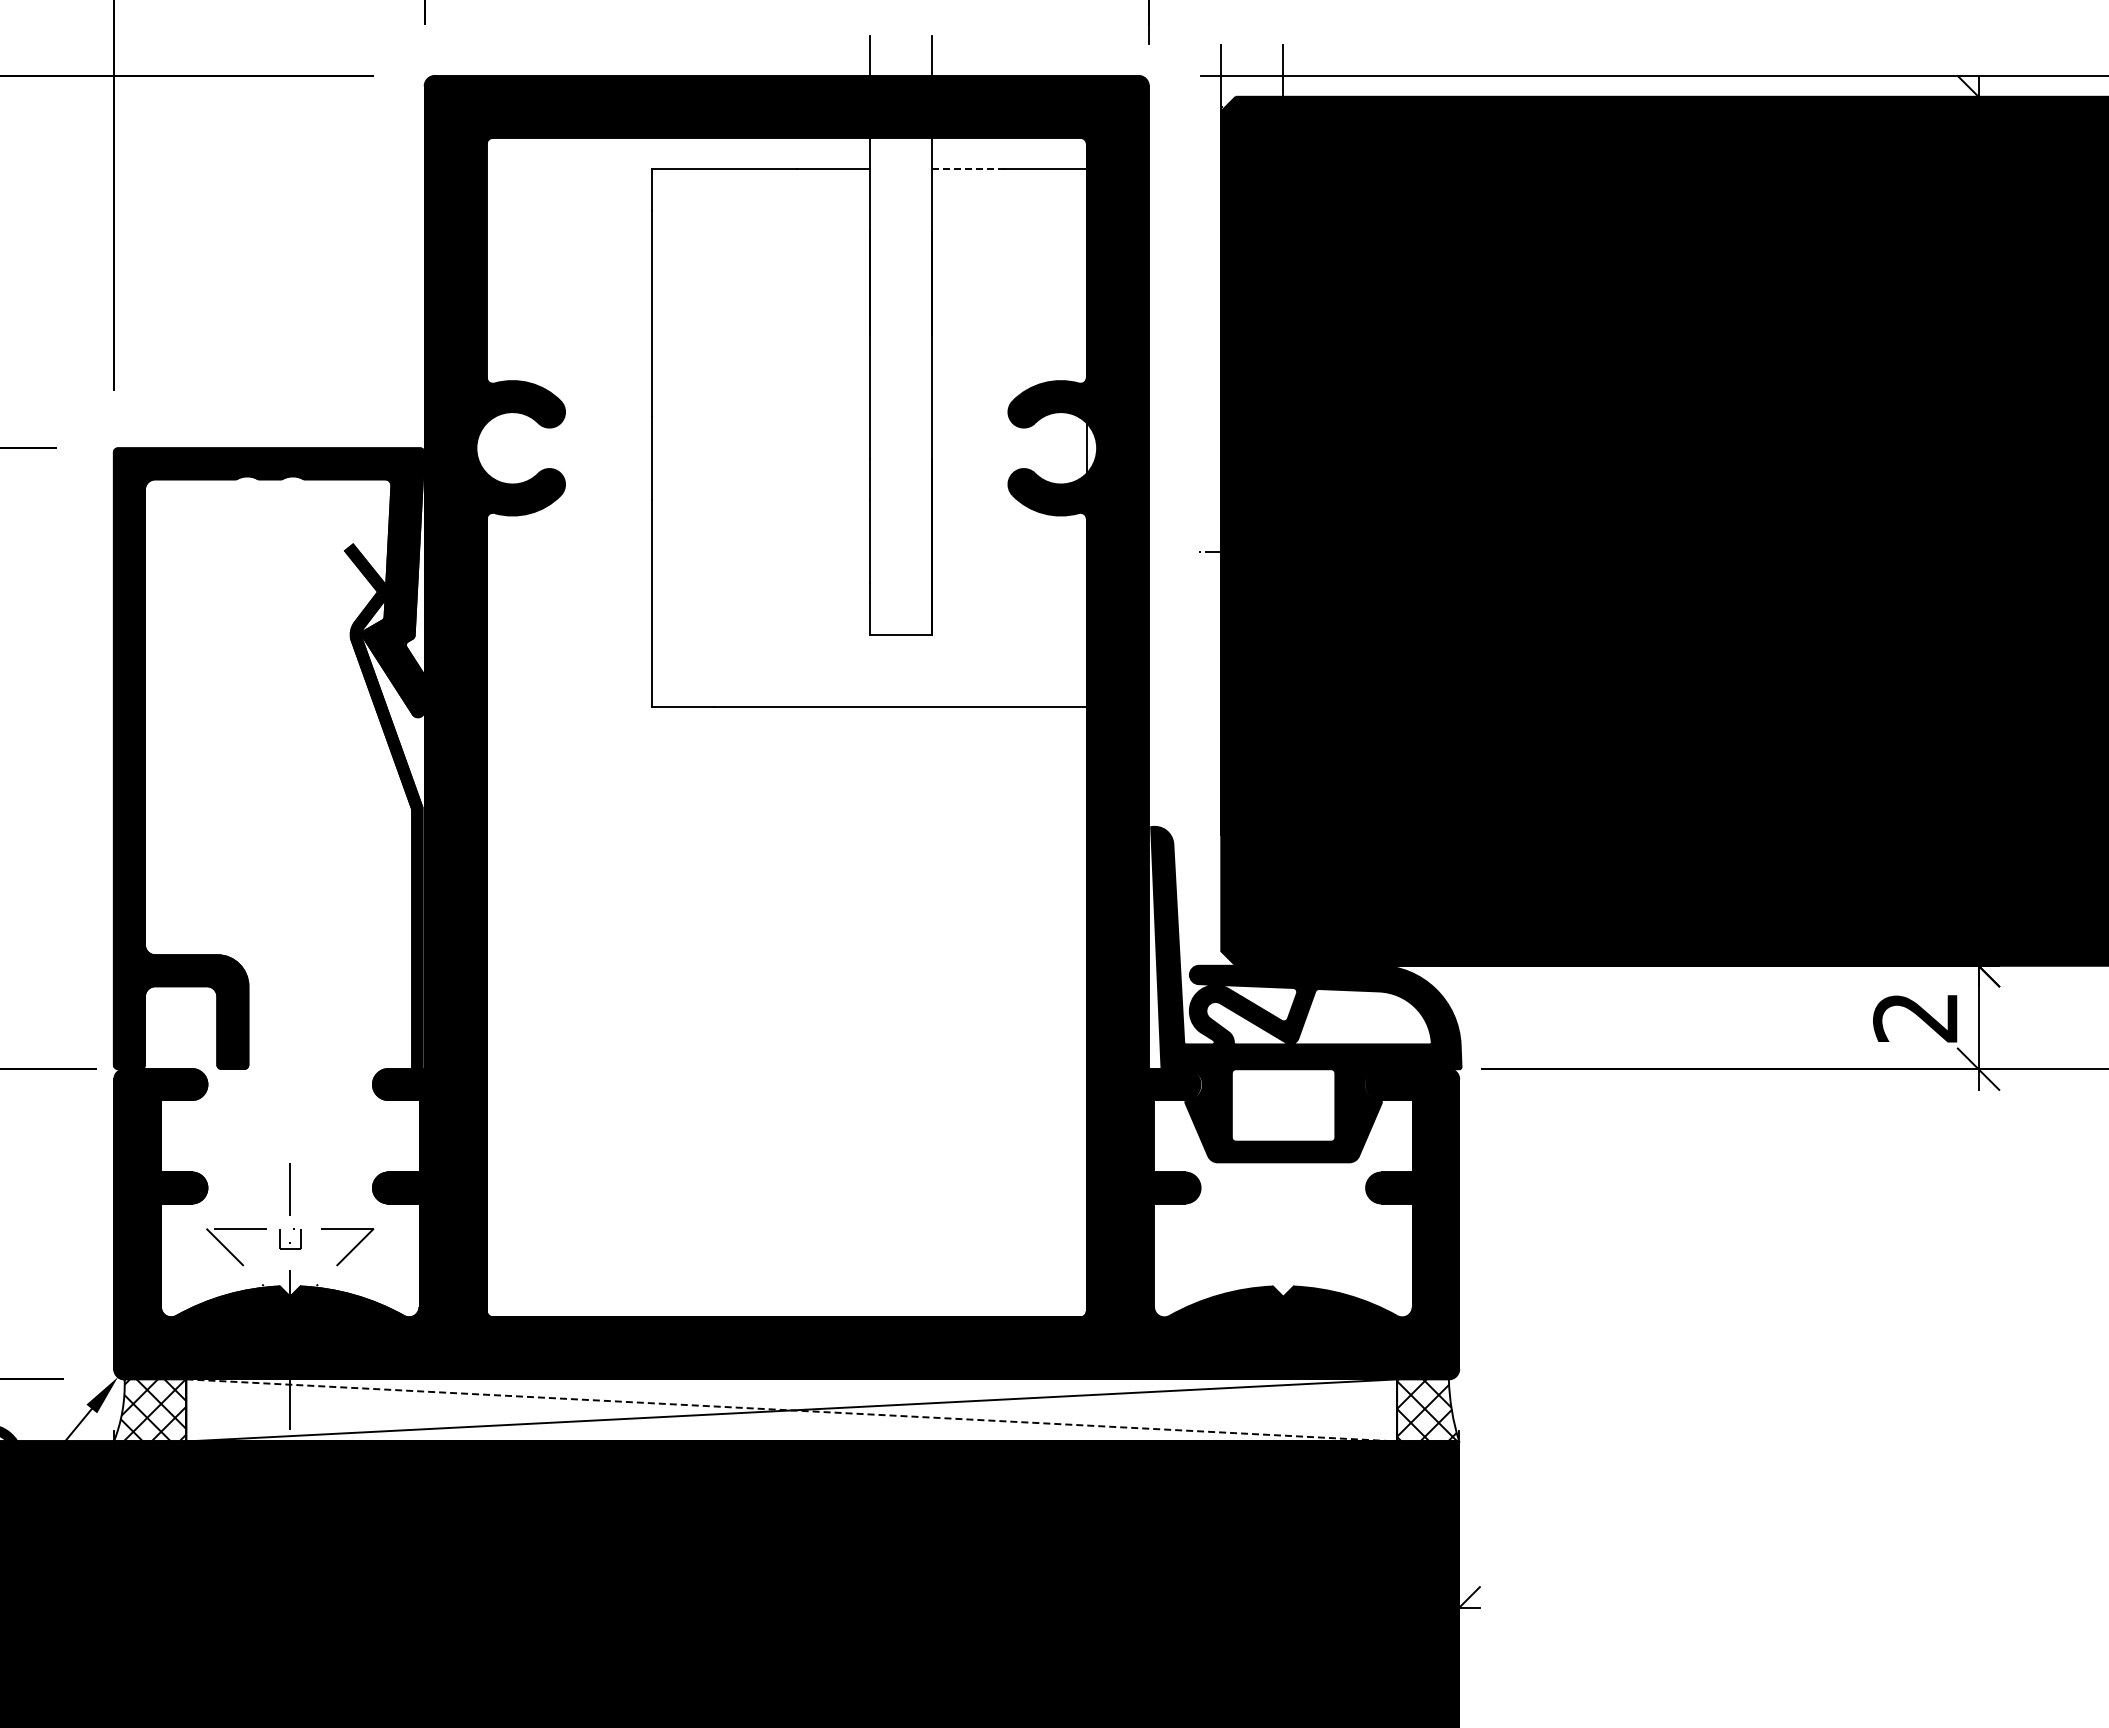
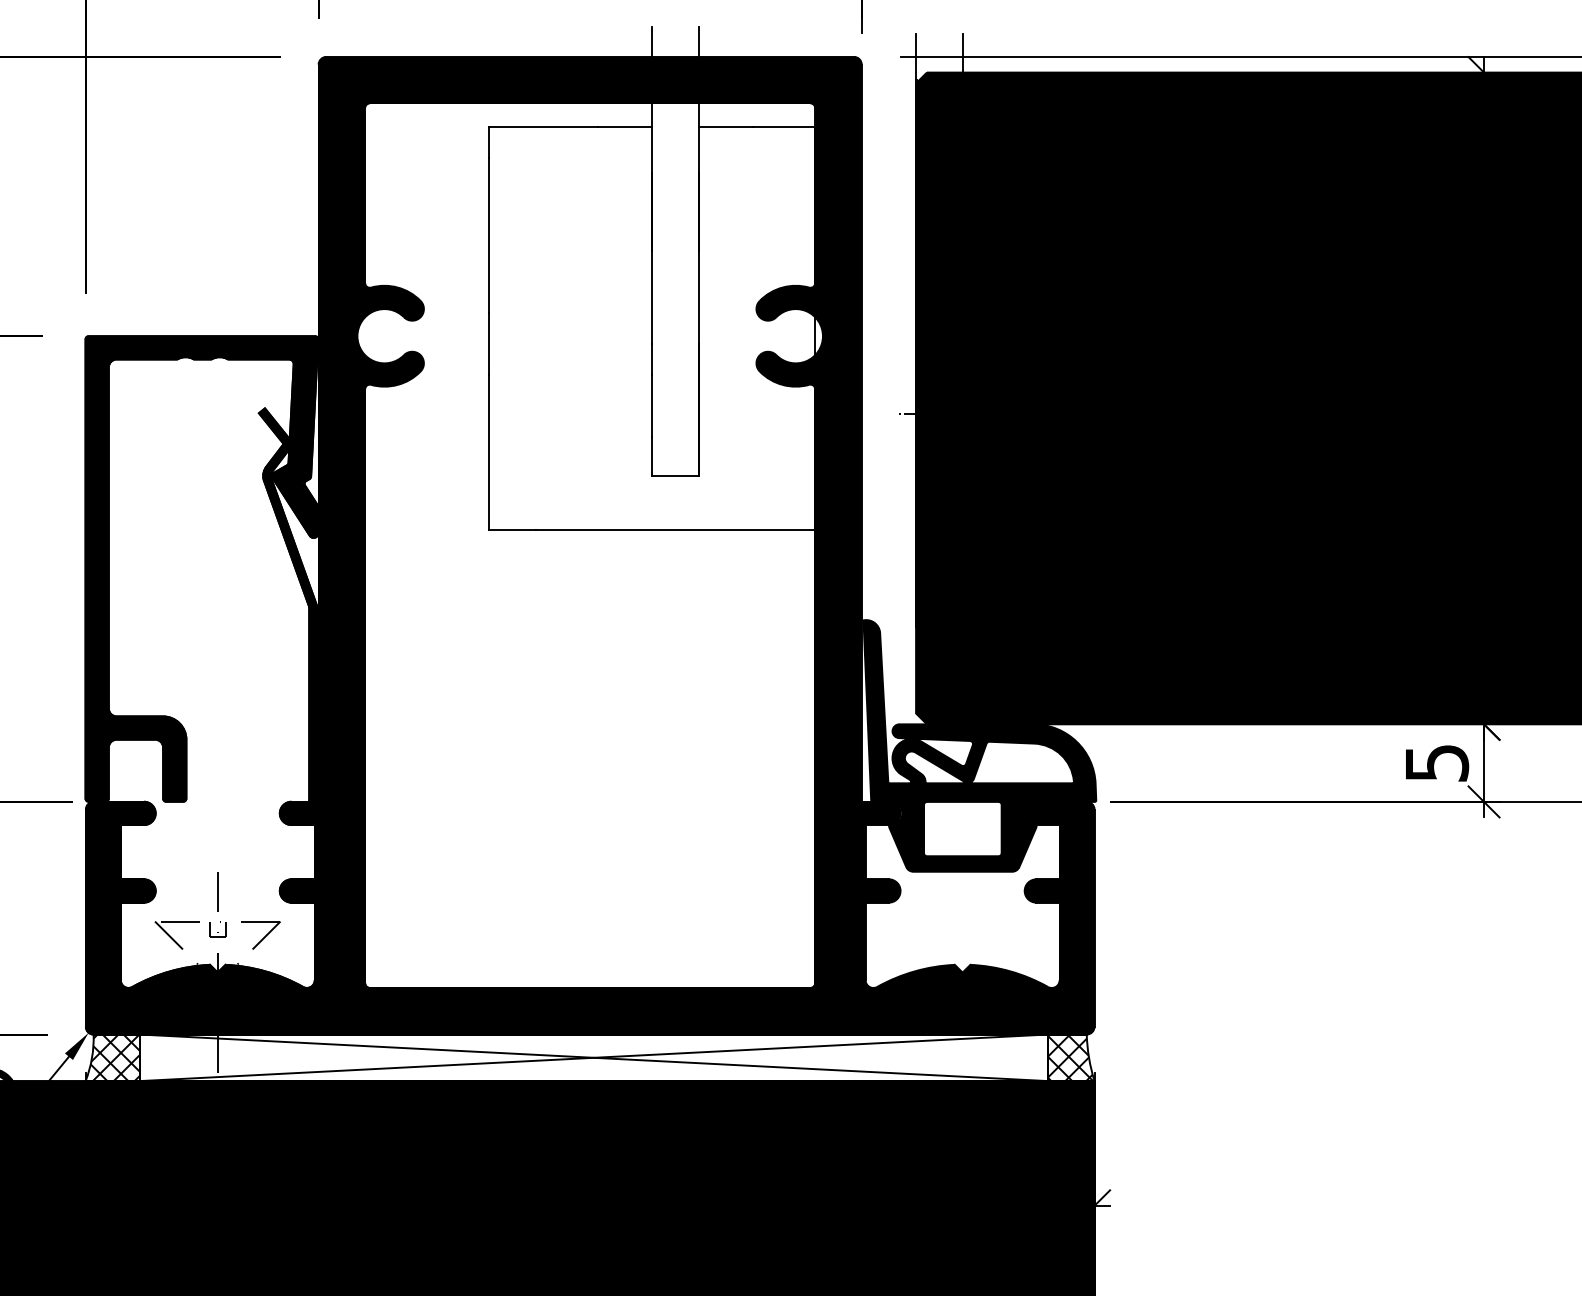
line: (968, 169) -> (726, 127), dashed -> solid
text: (1915, 1018) -> (1436, 763), 2 -> 5
line: (792, 1410) -> (594, 1057), dashed -> solid

